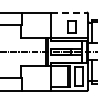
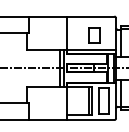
line: (68, 12) -> (90, 16), dashed -> solid

